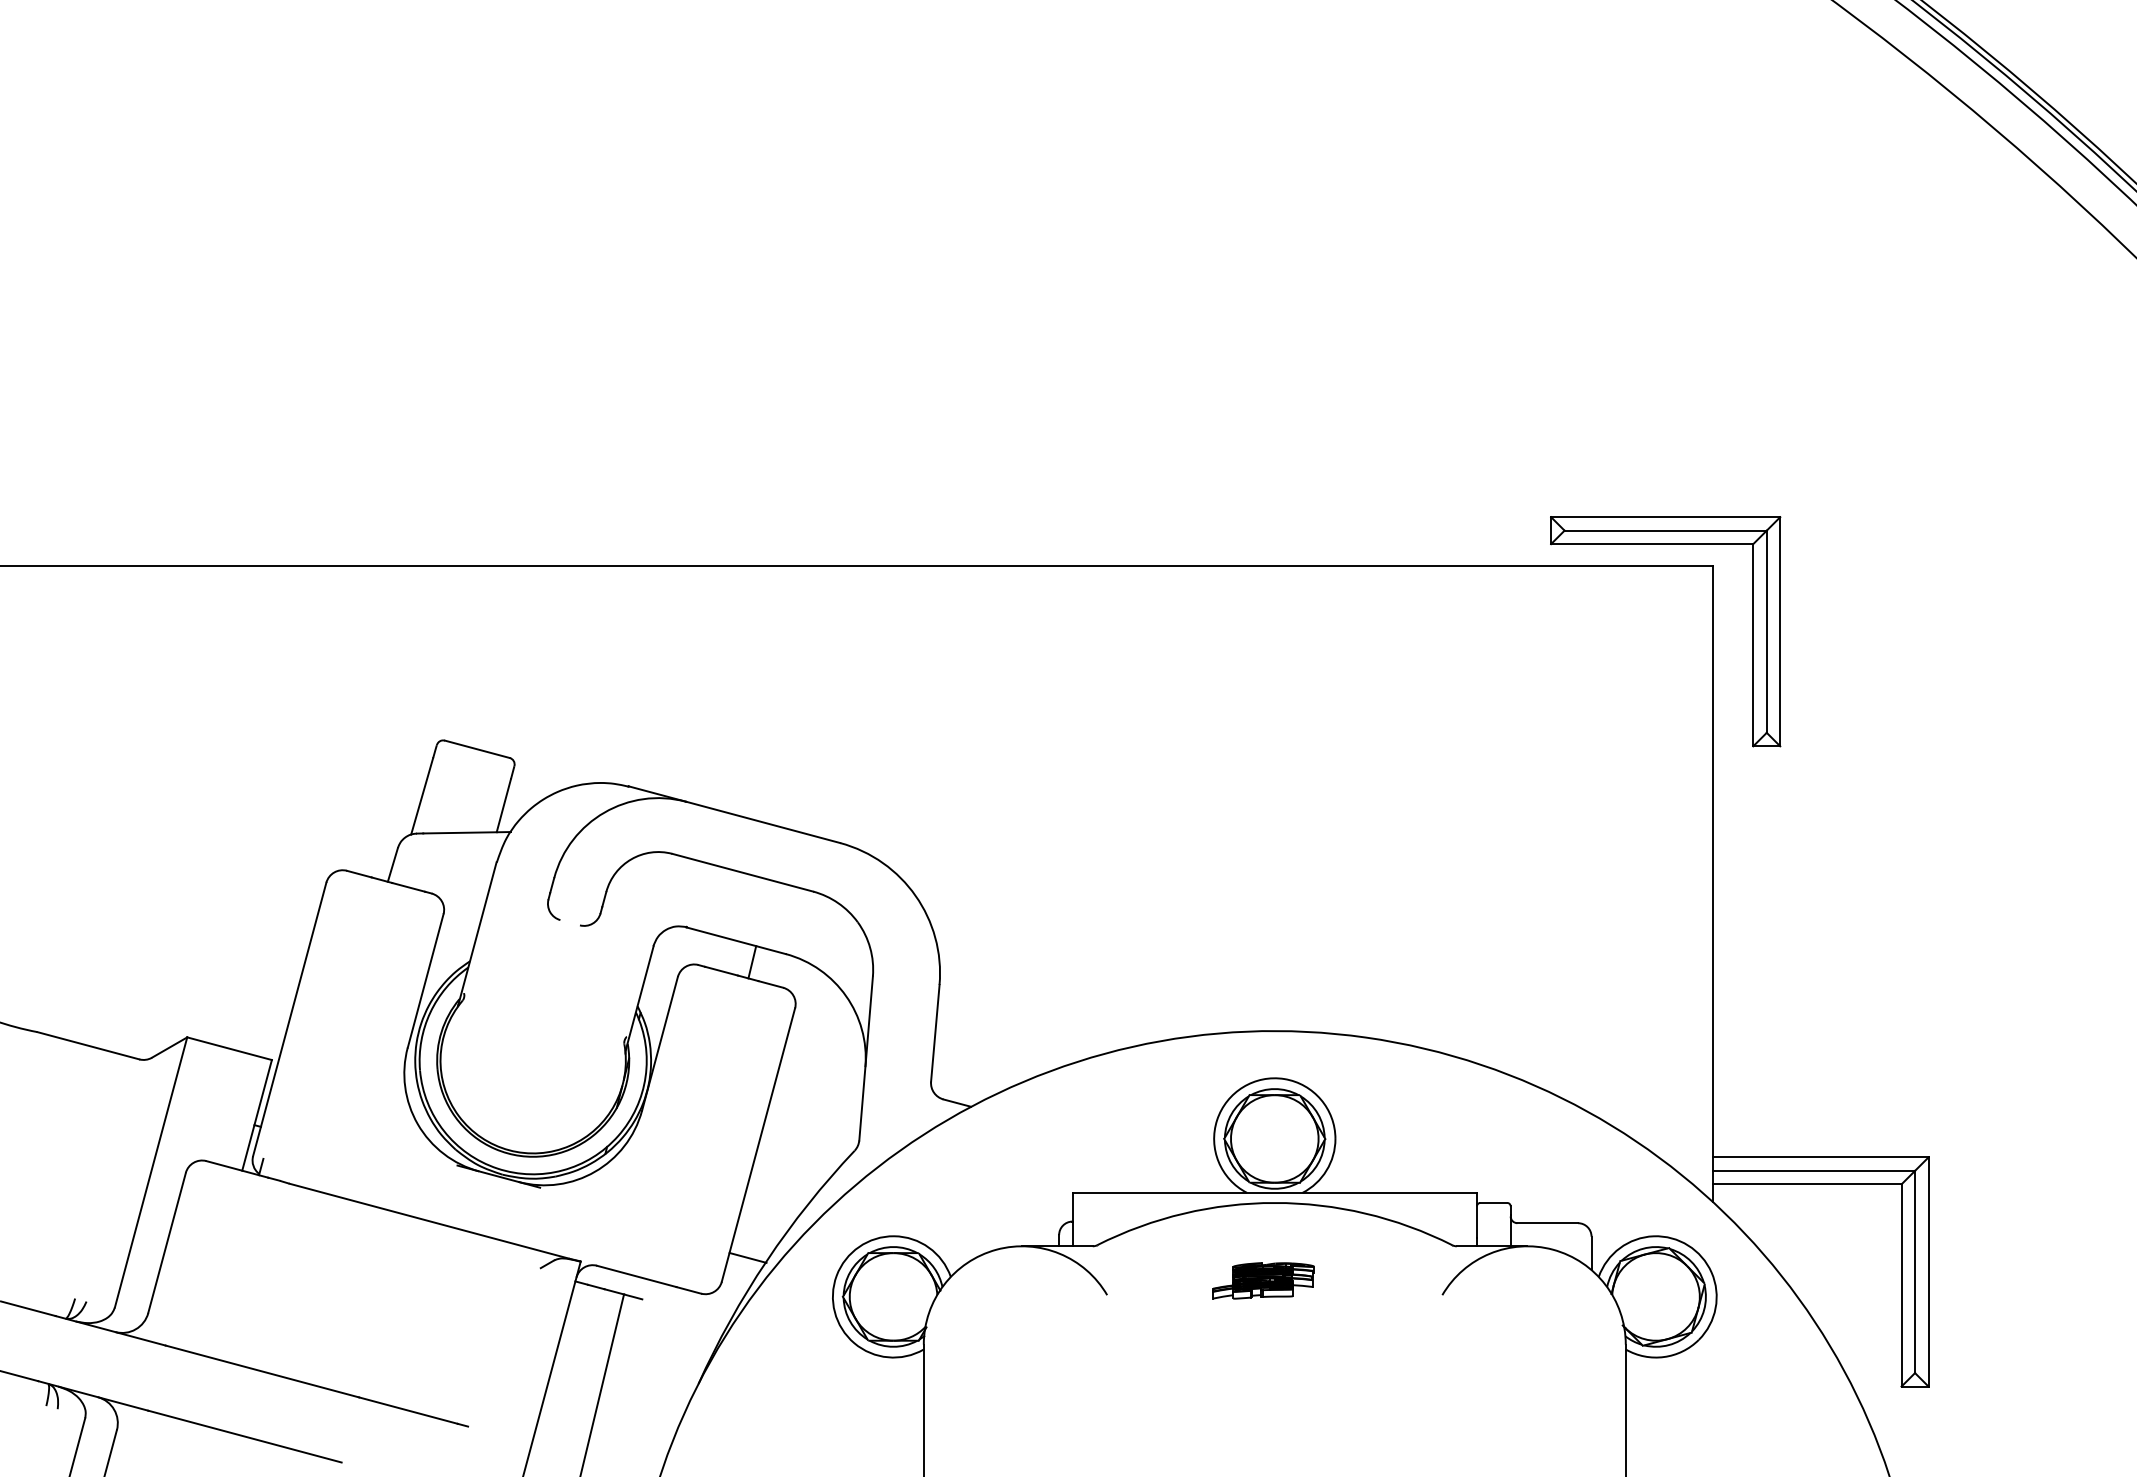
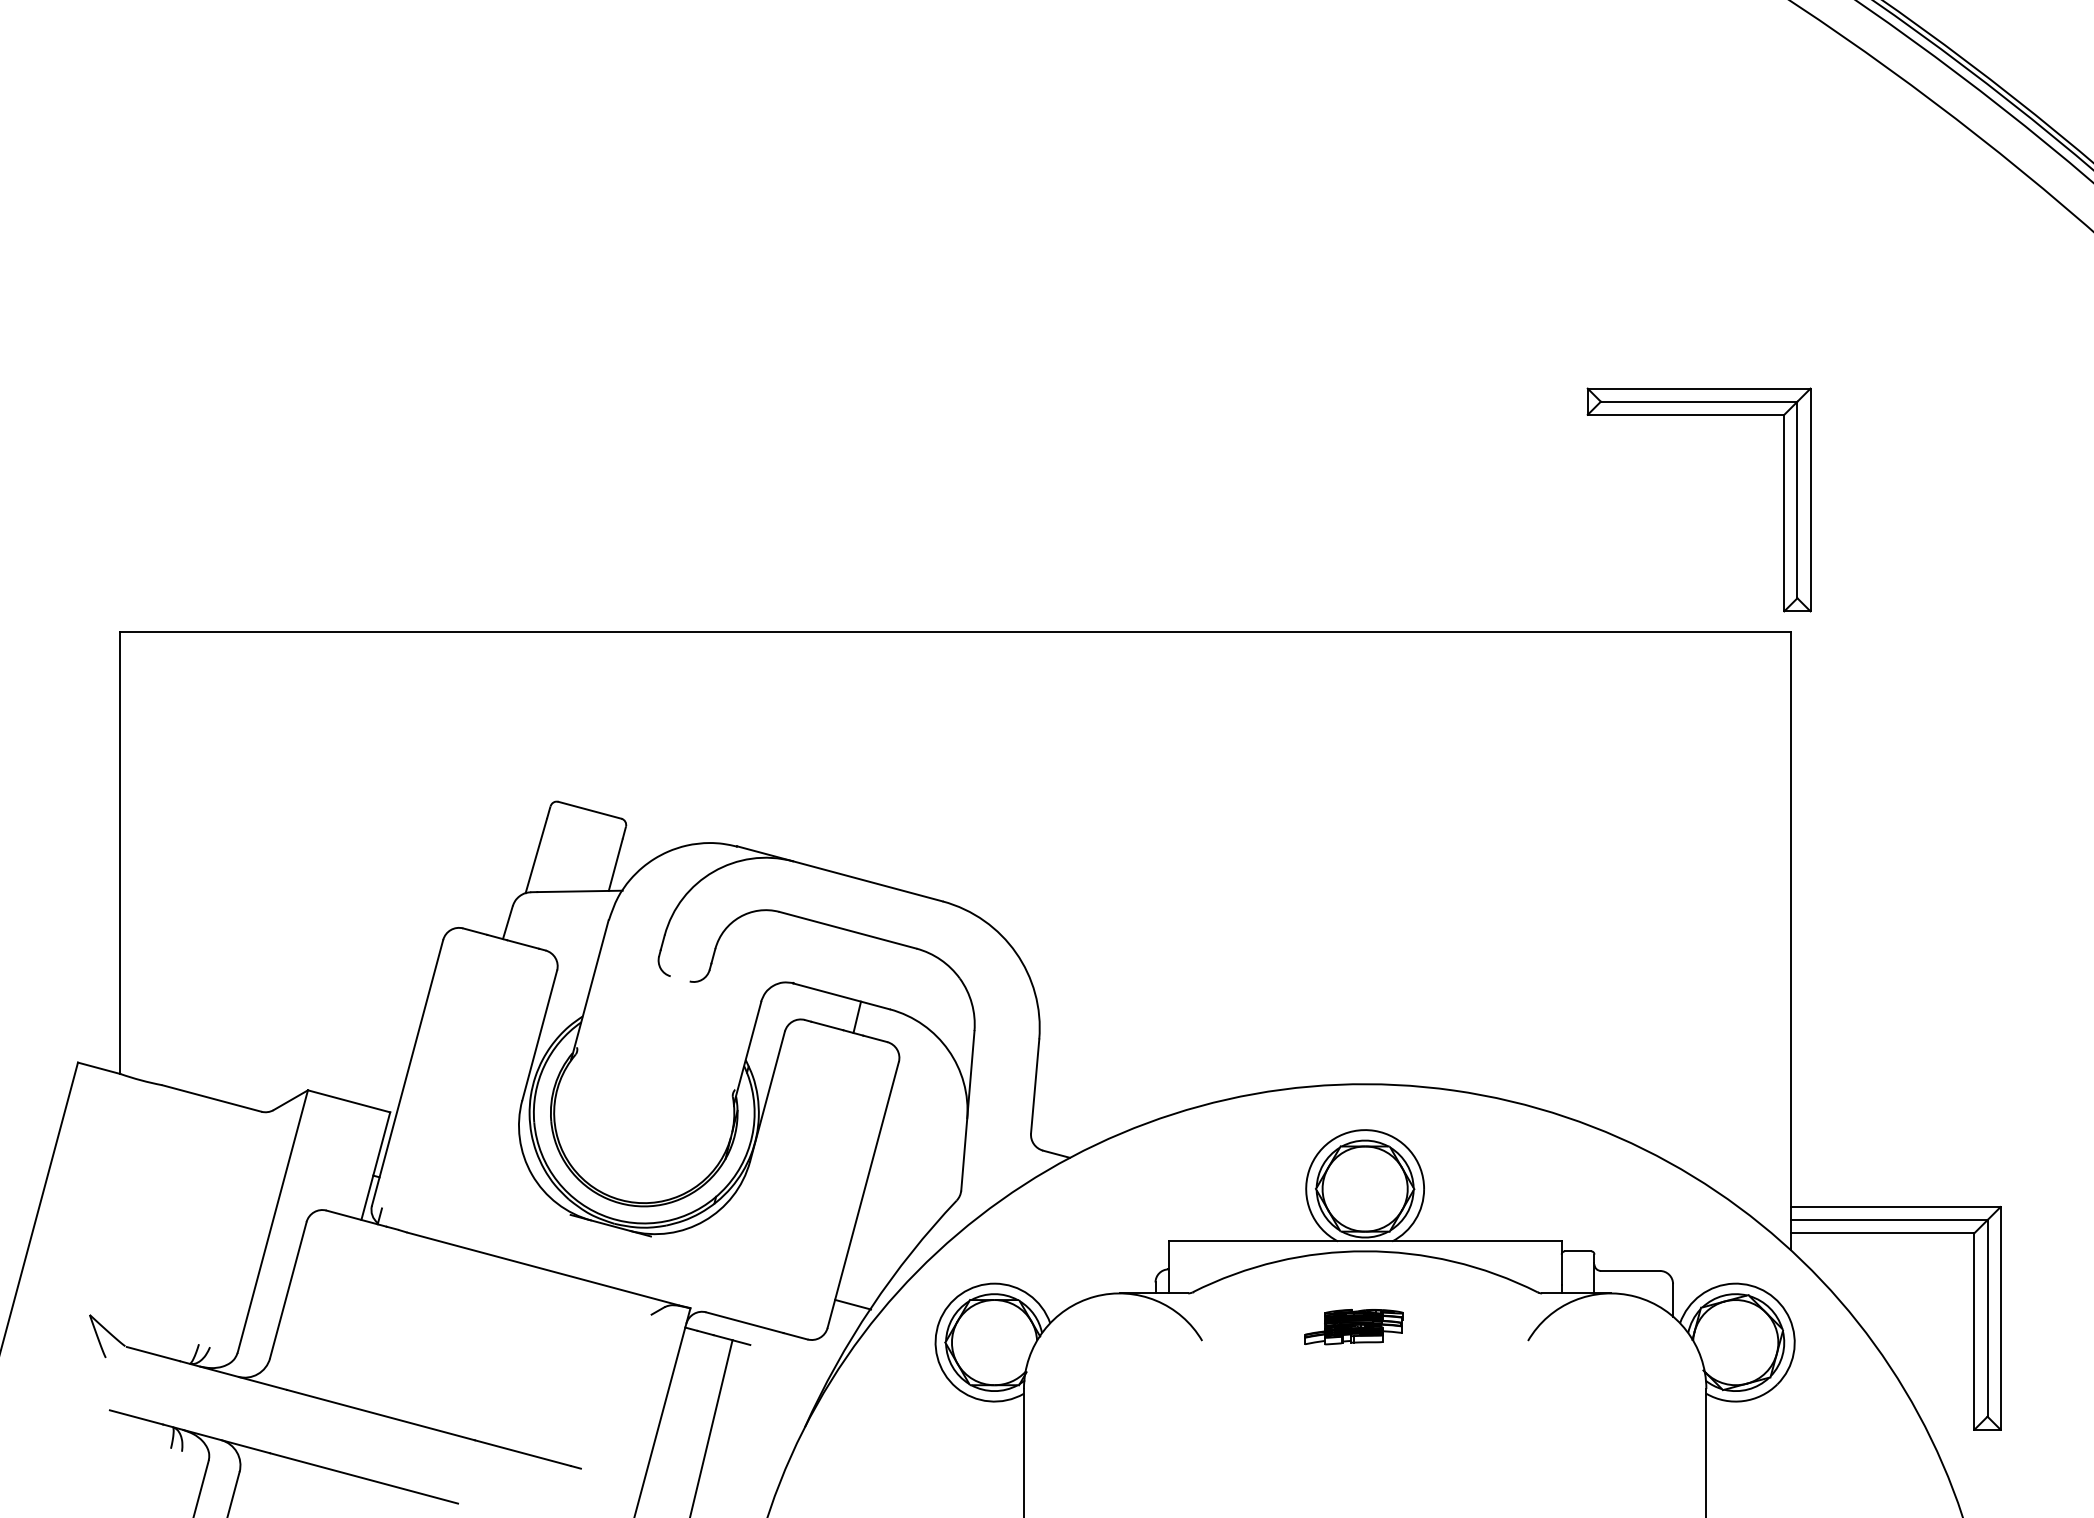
part: (1665, 544) -> (1698, 415), moved

